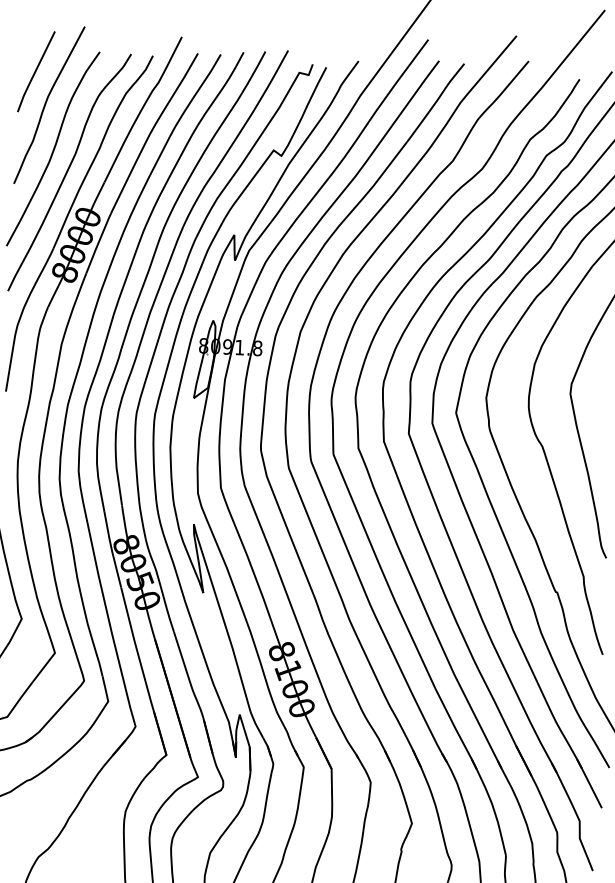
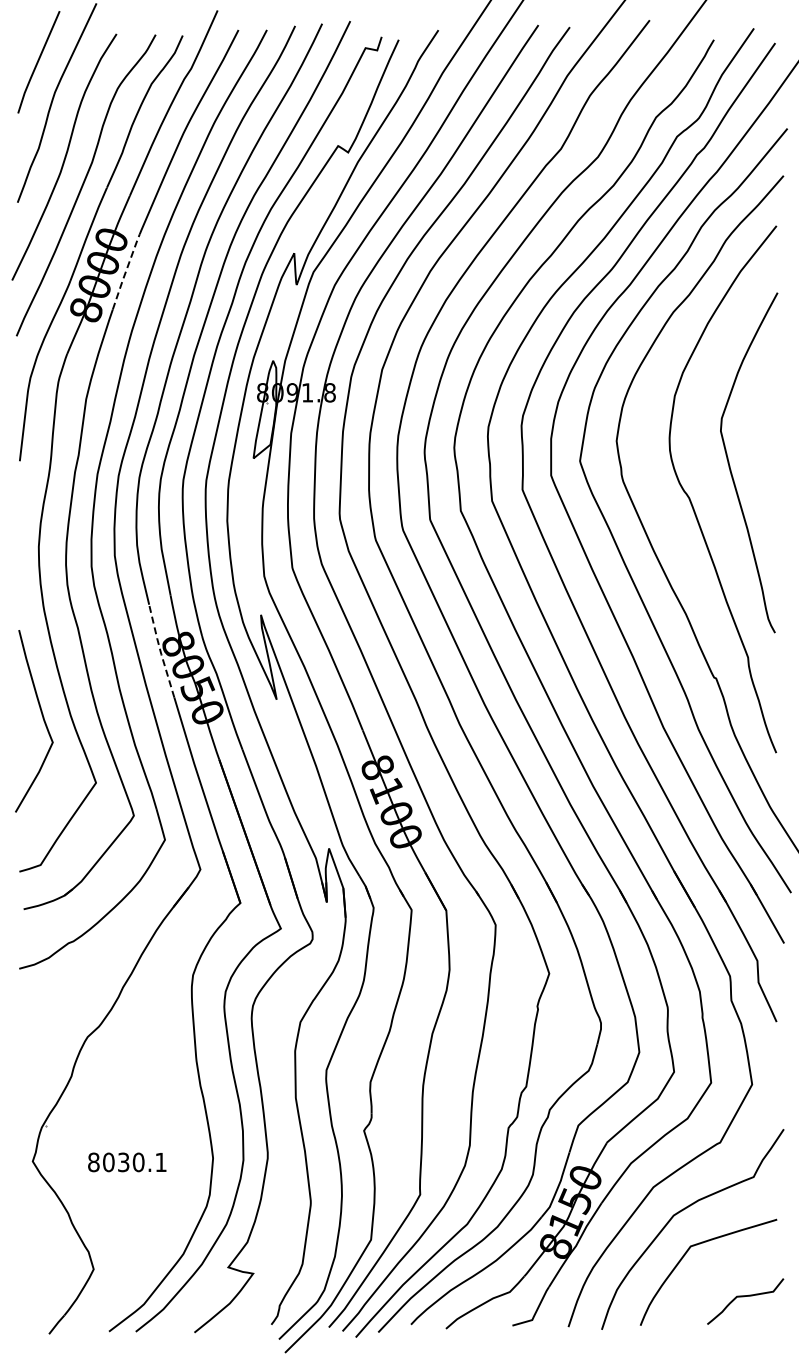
line: (98, 243) -> (126, 271), solid -> dashed
line: (111, 549) -> (160, 651), solid -> dashed

